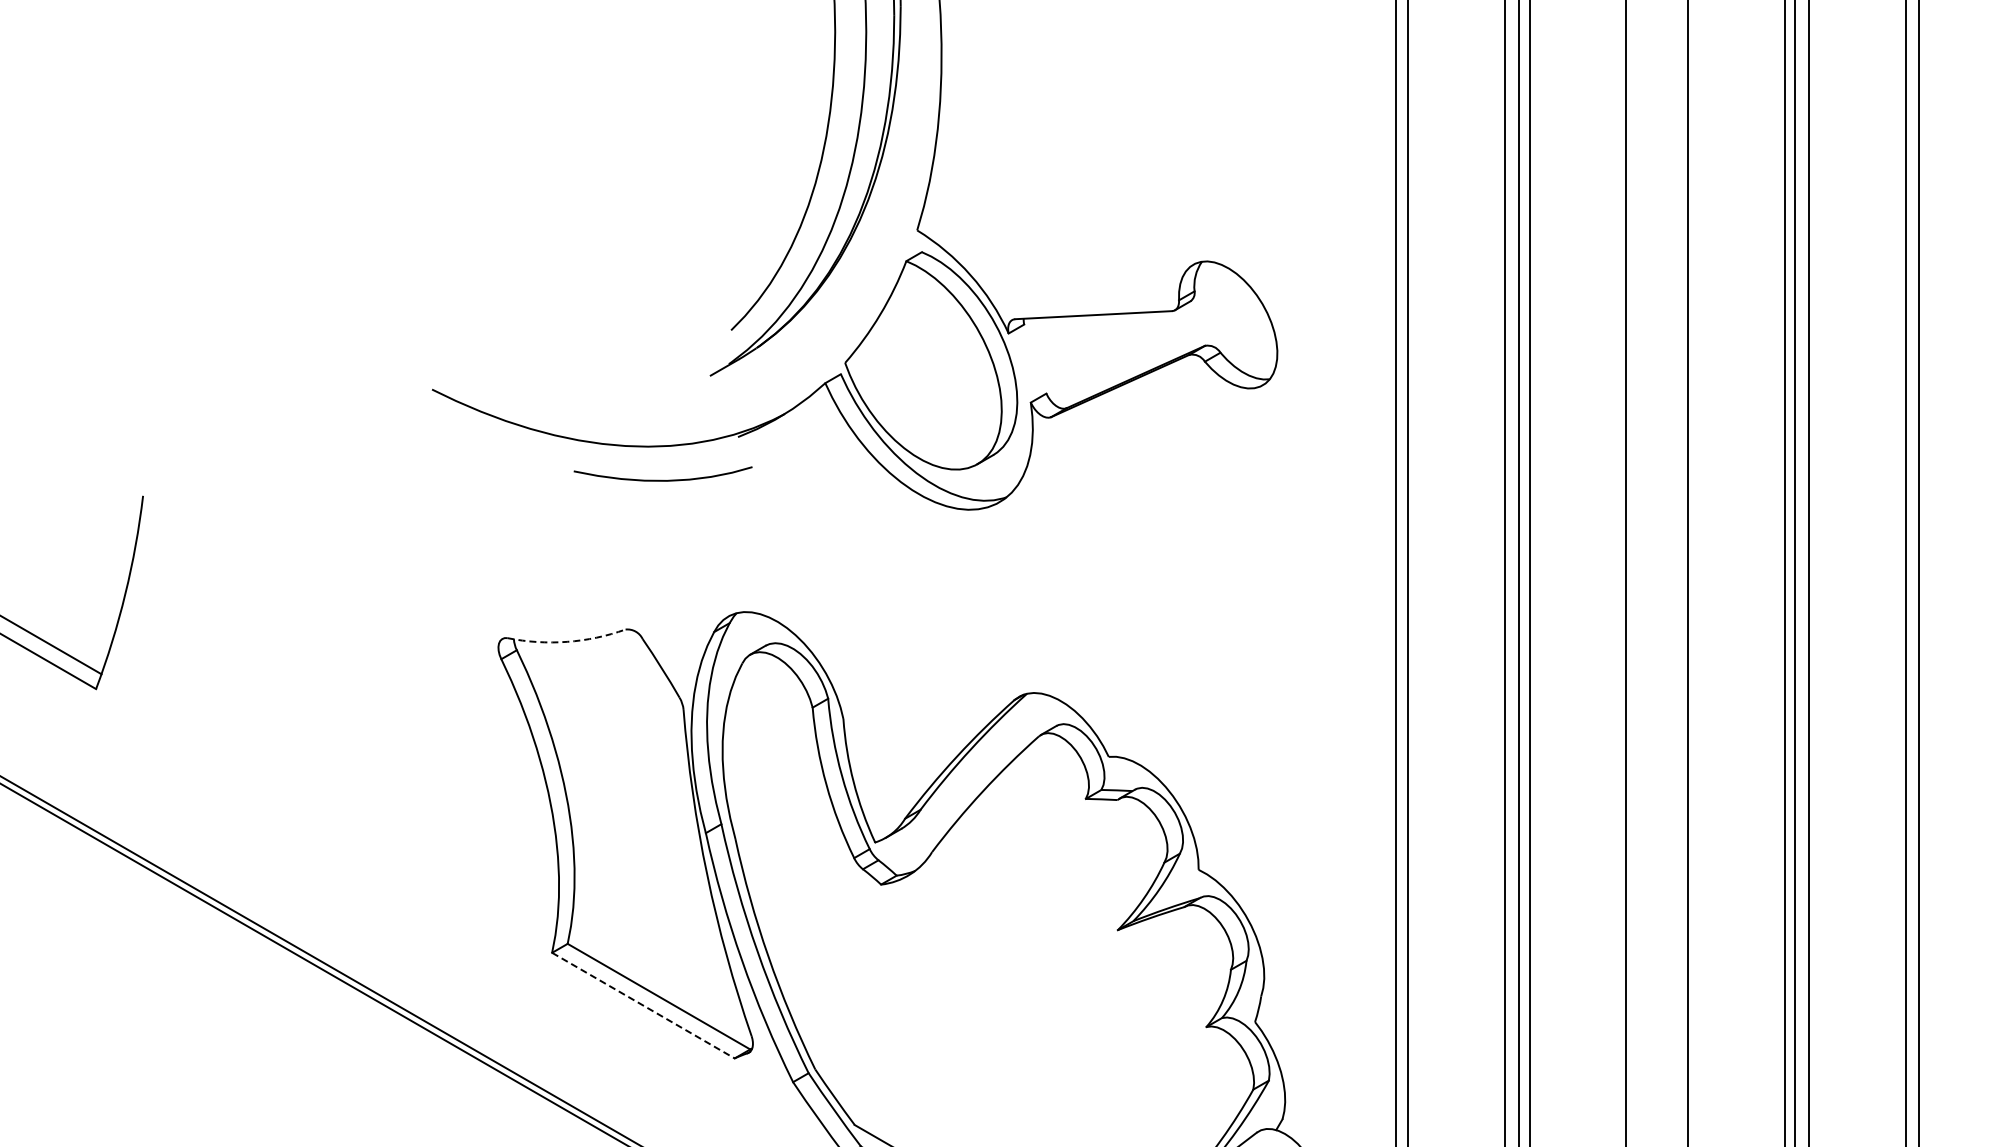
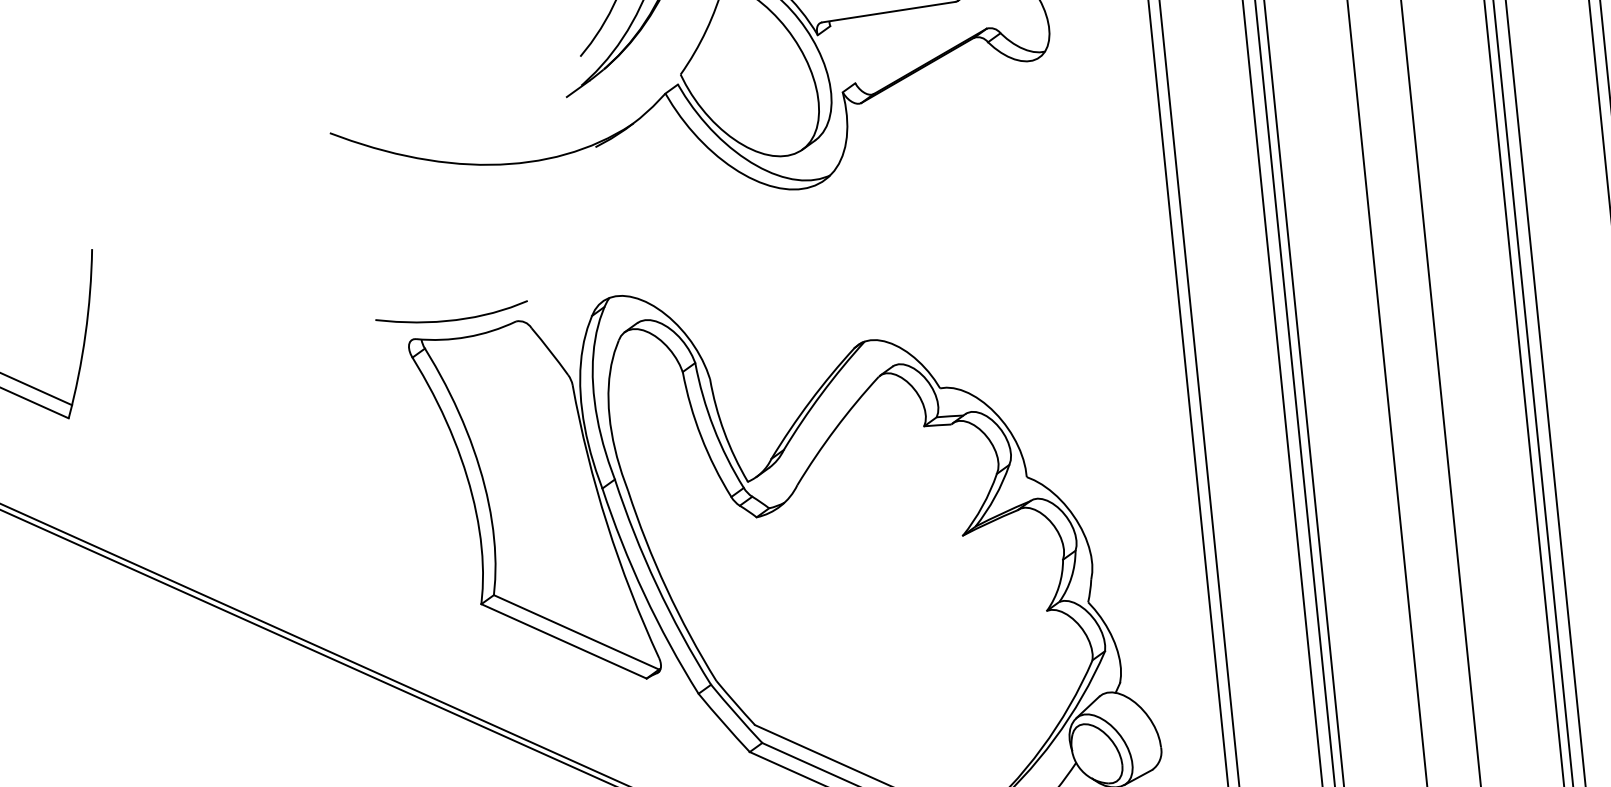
curve: (662, 479) -> (451, 319), moved
arc: (567, 641) -> (467, 336), dashed -> solid
line: (643, 1005) -> (564, 641), dashed -> solid

